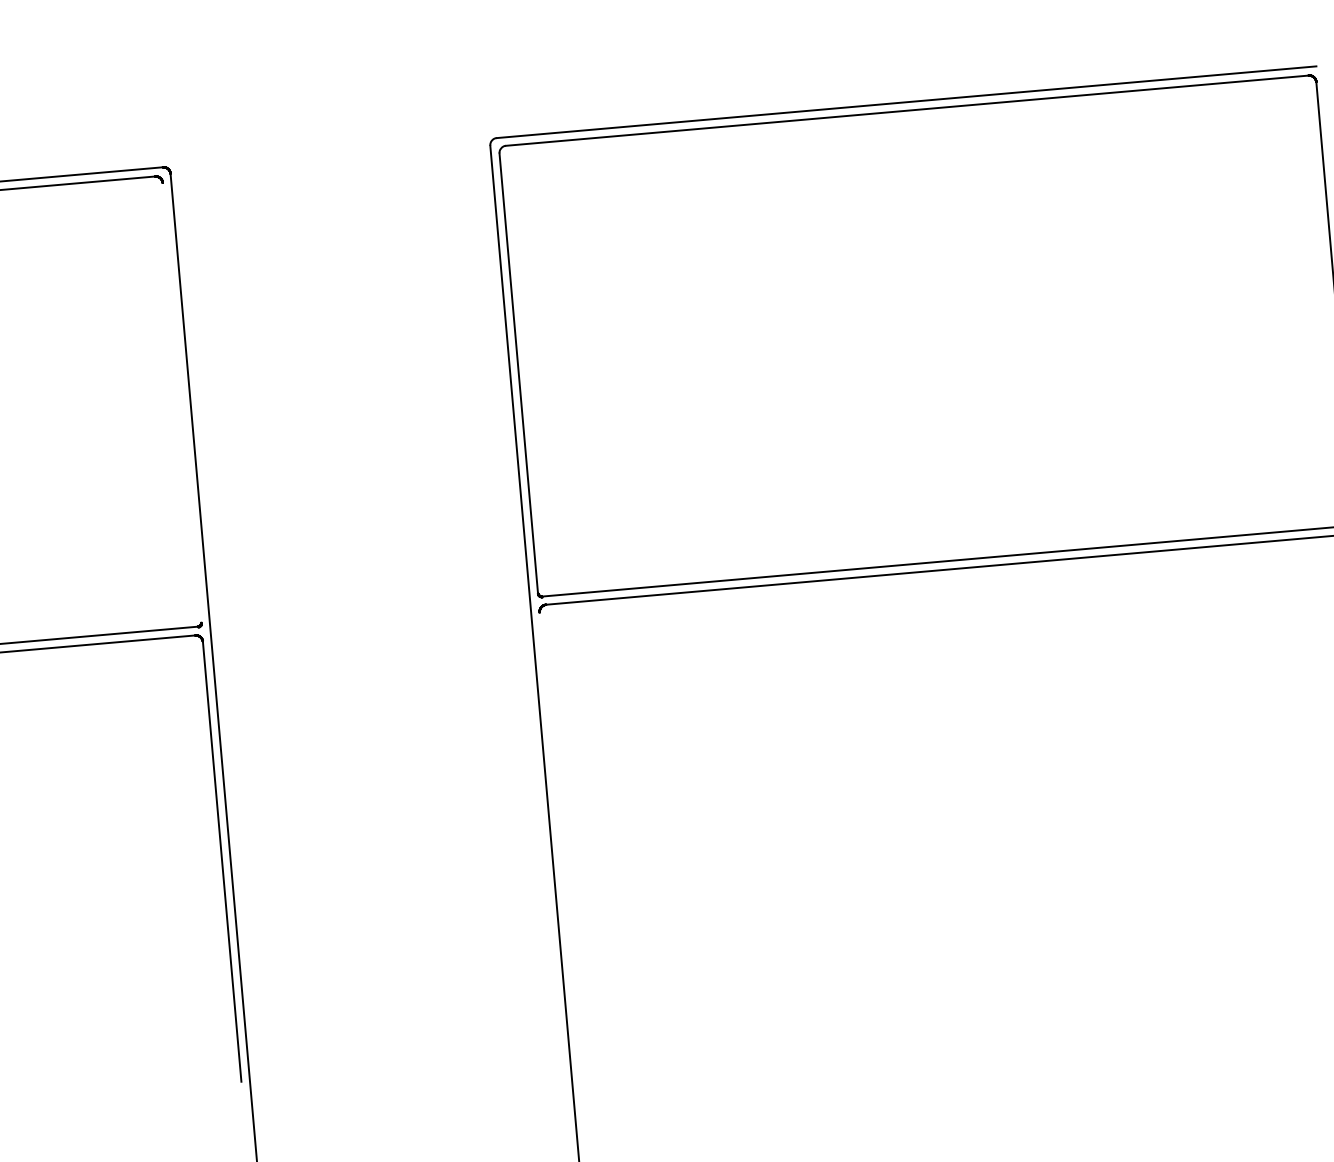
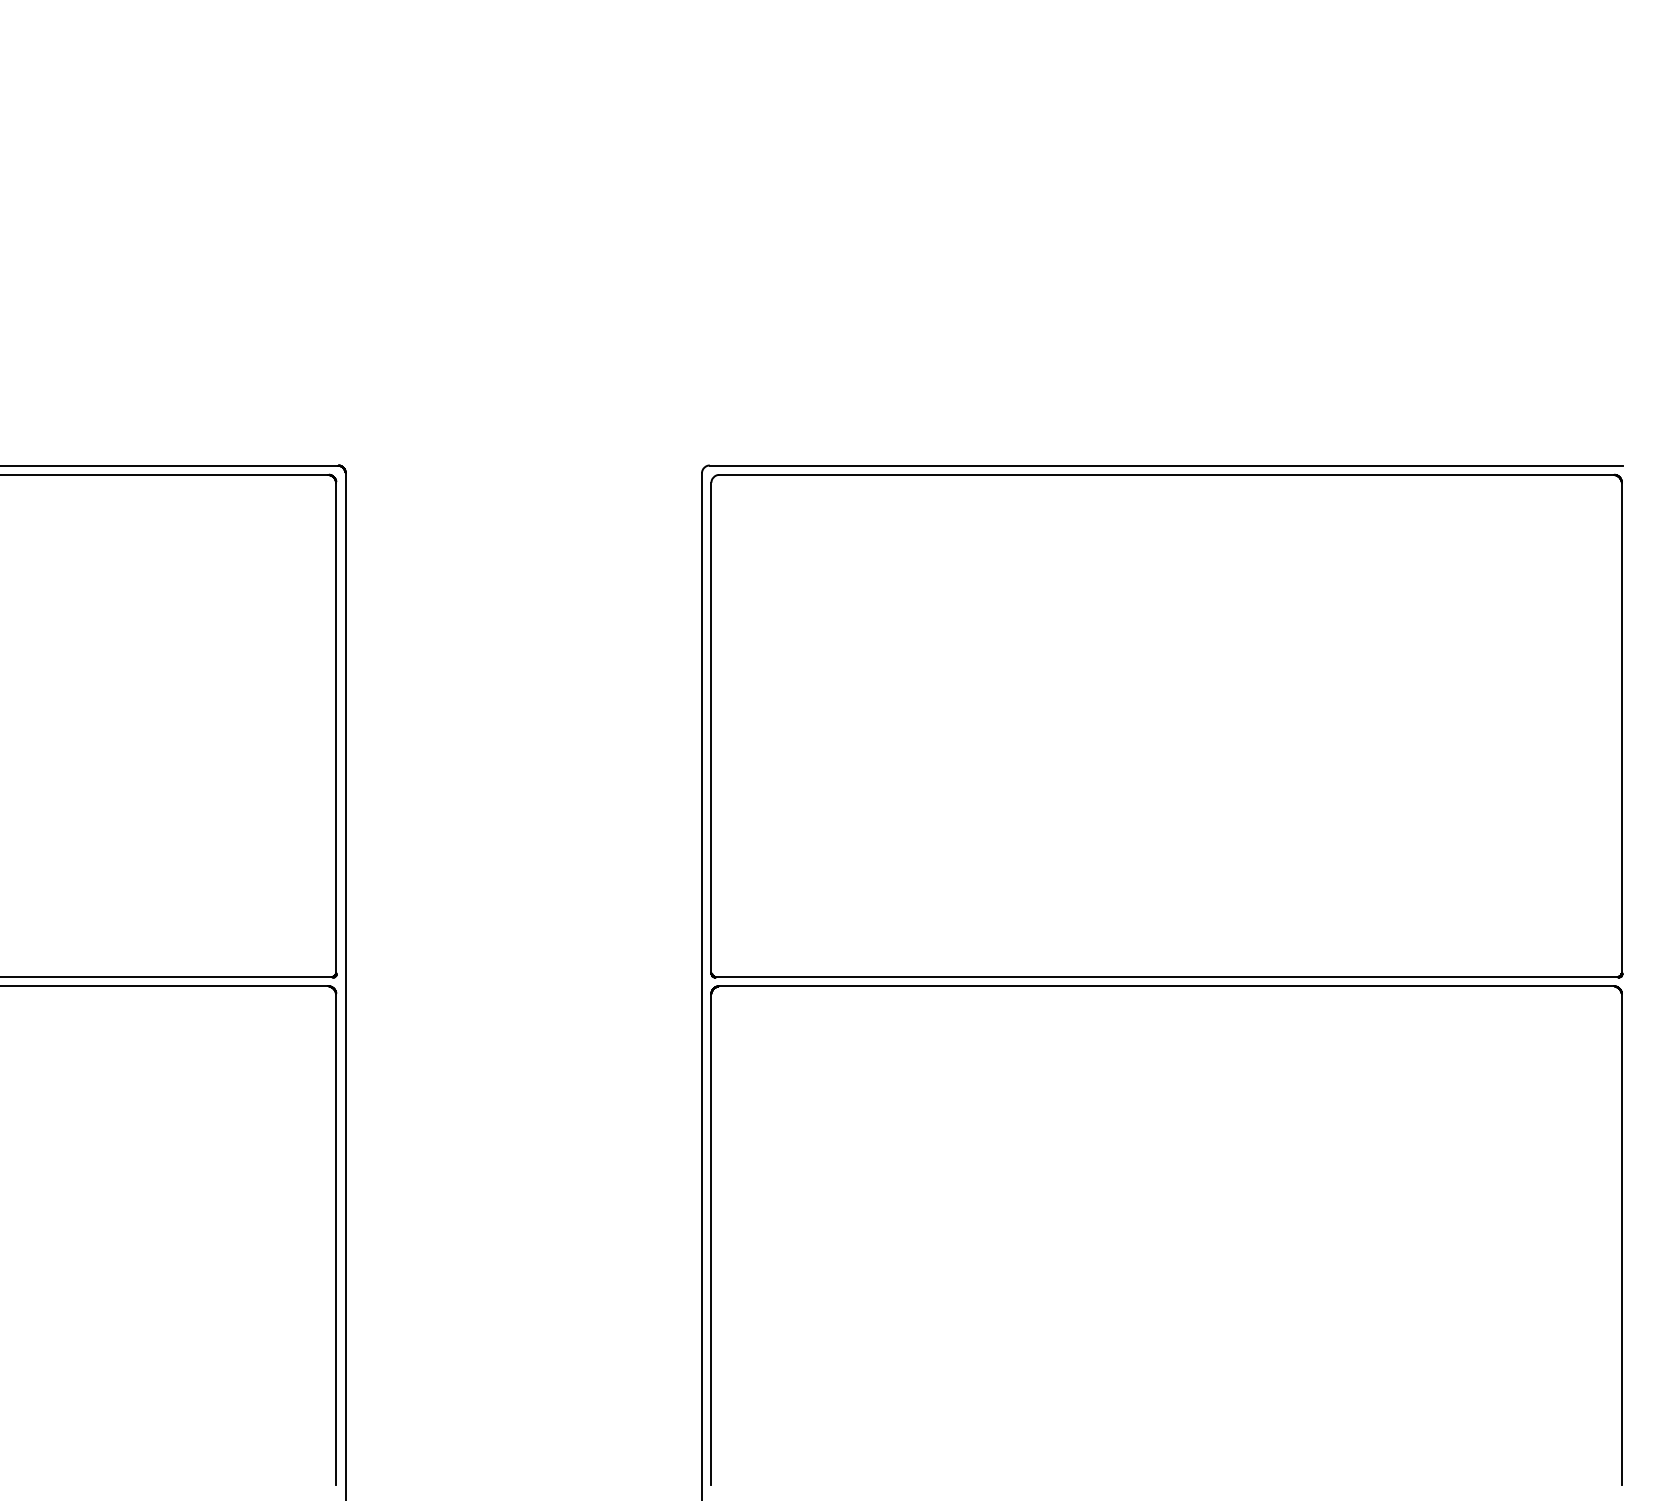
line: (182, 402) -> (336, 727), added
line: (559, 832) -> (711, 1239), added

